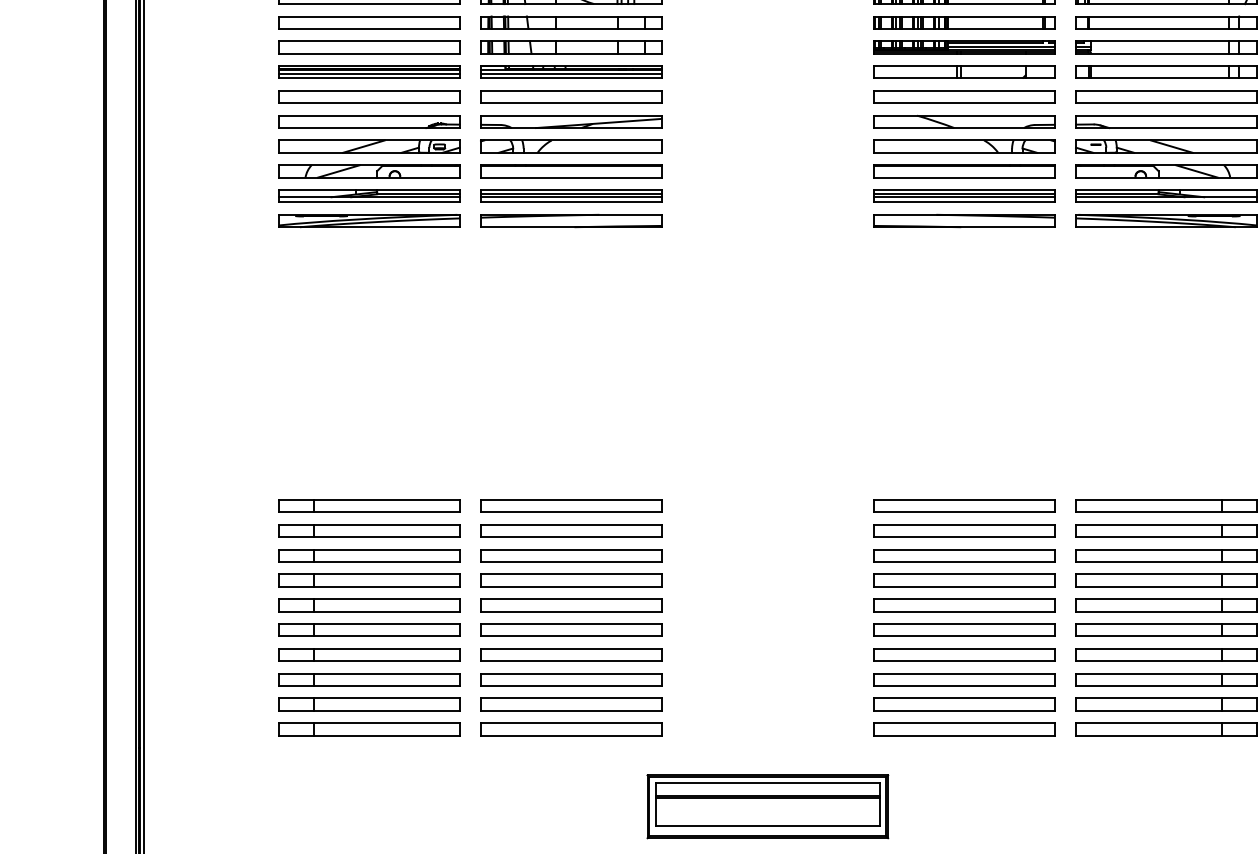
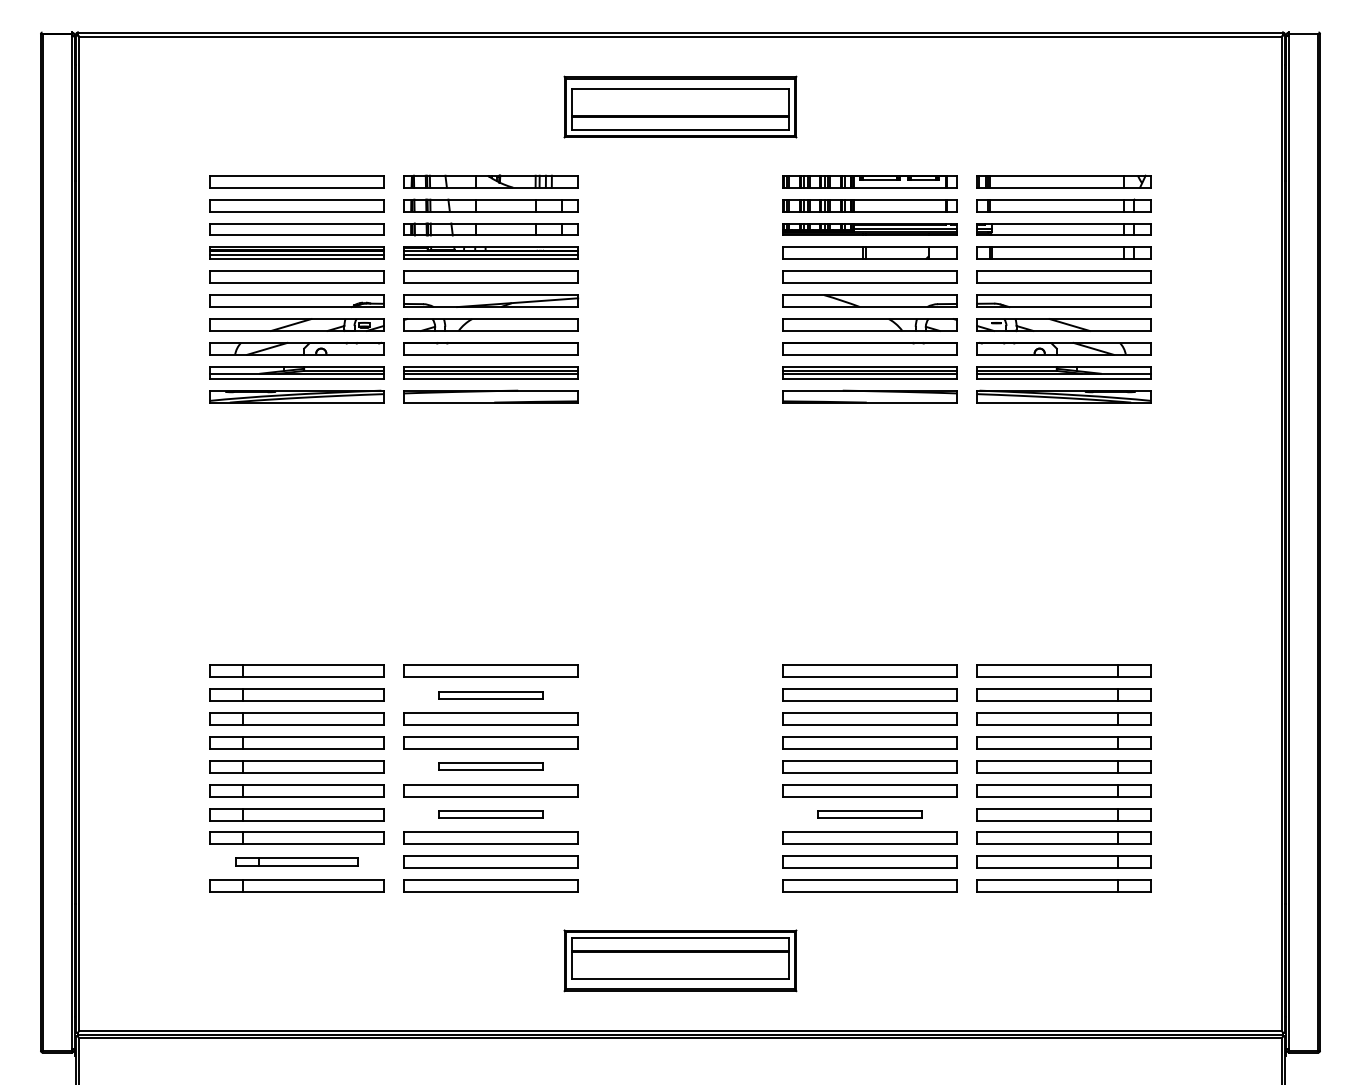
part: (570, 530) -> (490, 694), size x0.6
part: (570, 605) -> (490, 766), size x0.6
part: (570, 654) -> (490, 814), size x0.6
part: (964, 654) -> (869, 814), size x0.6
part: (369, 703) -> (296, 861), size x0.7

